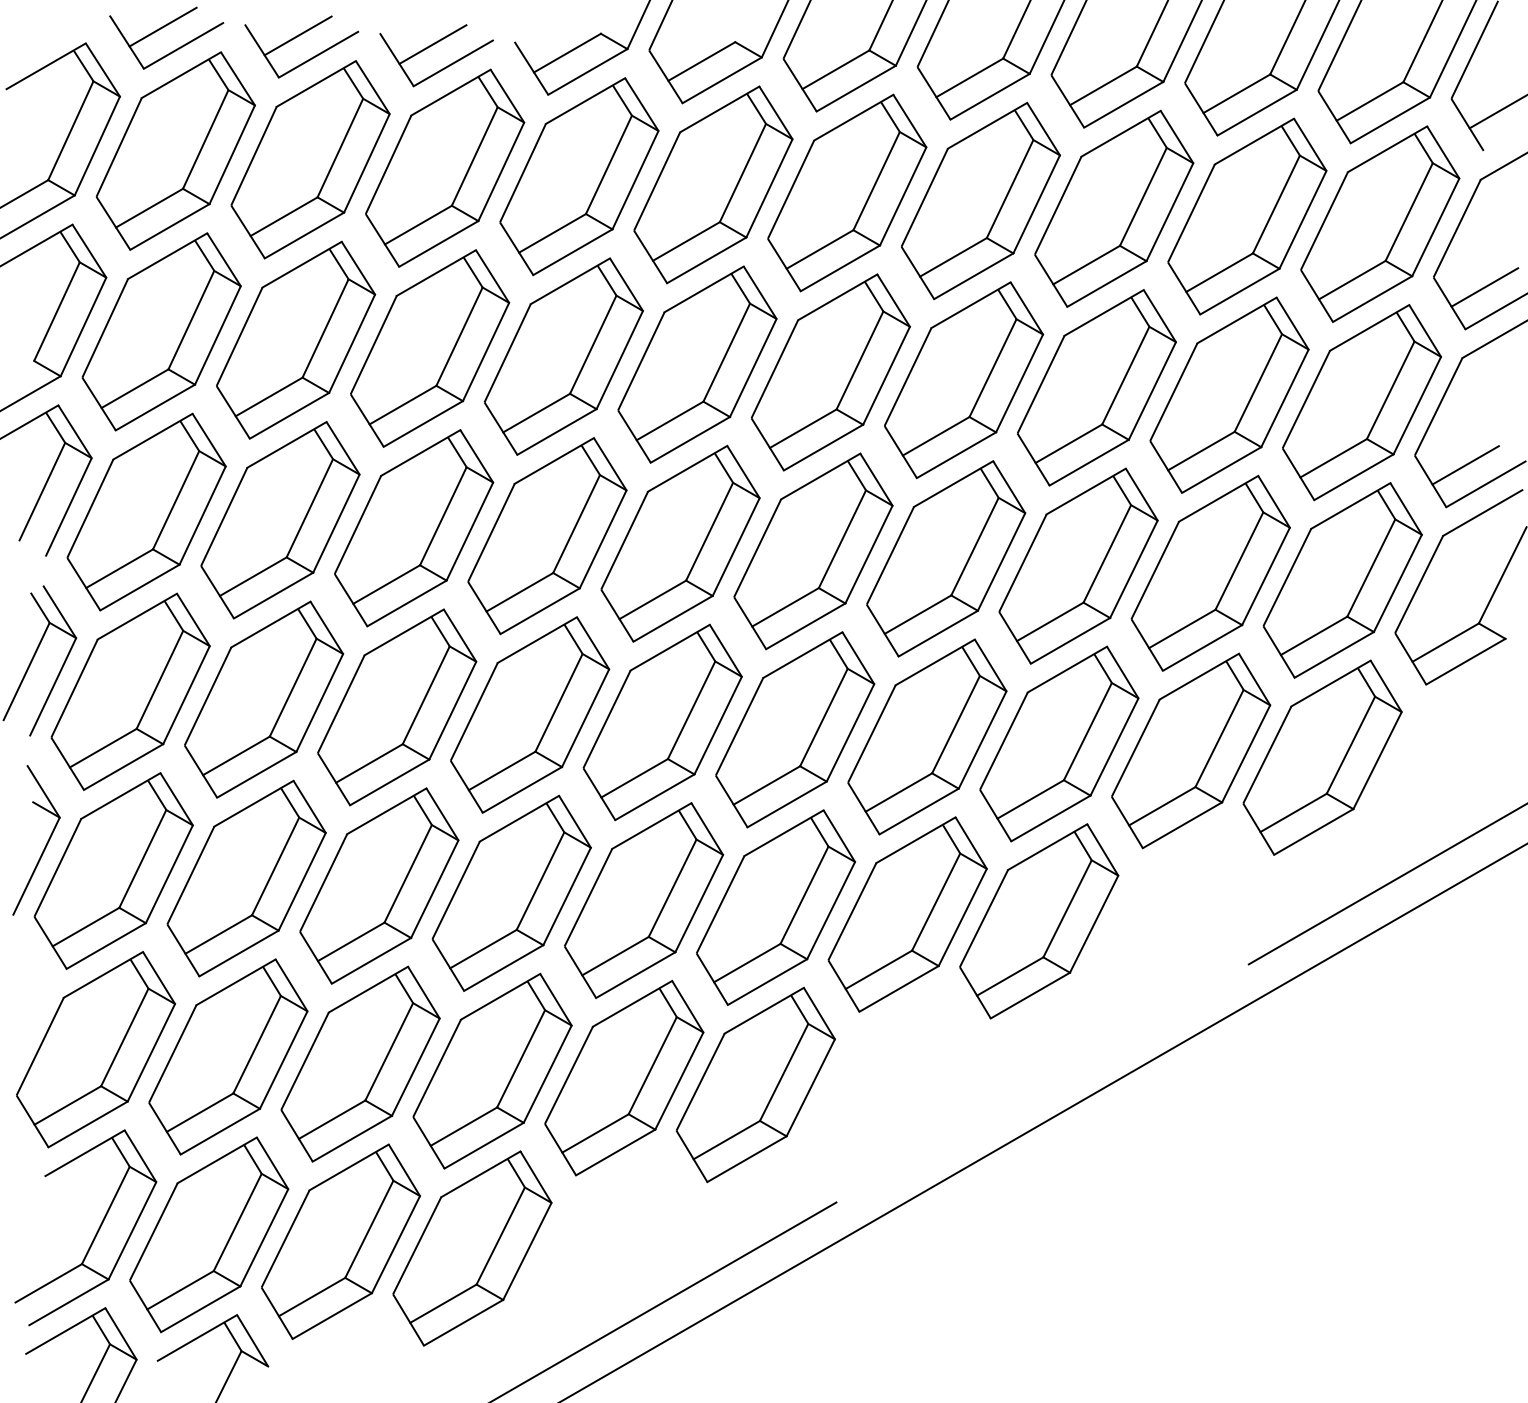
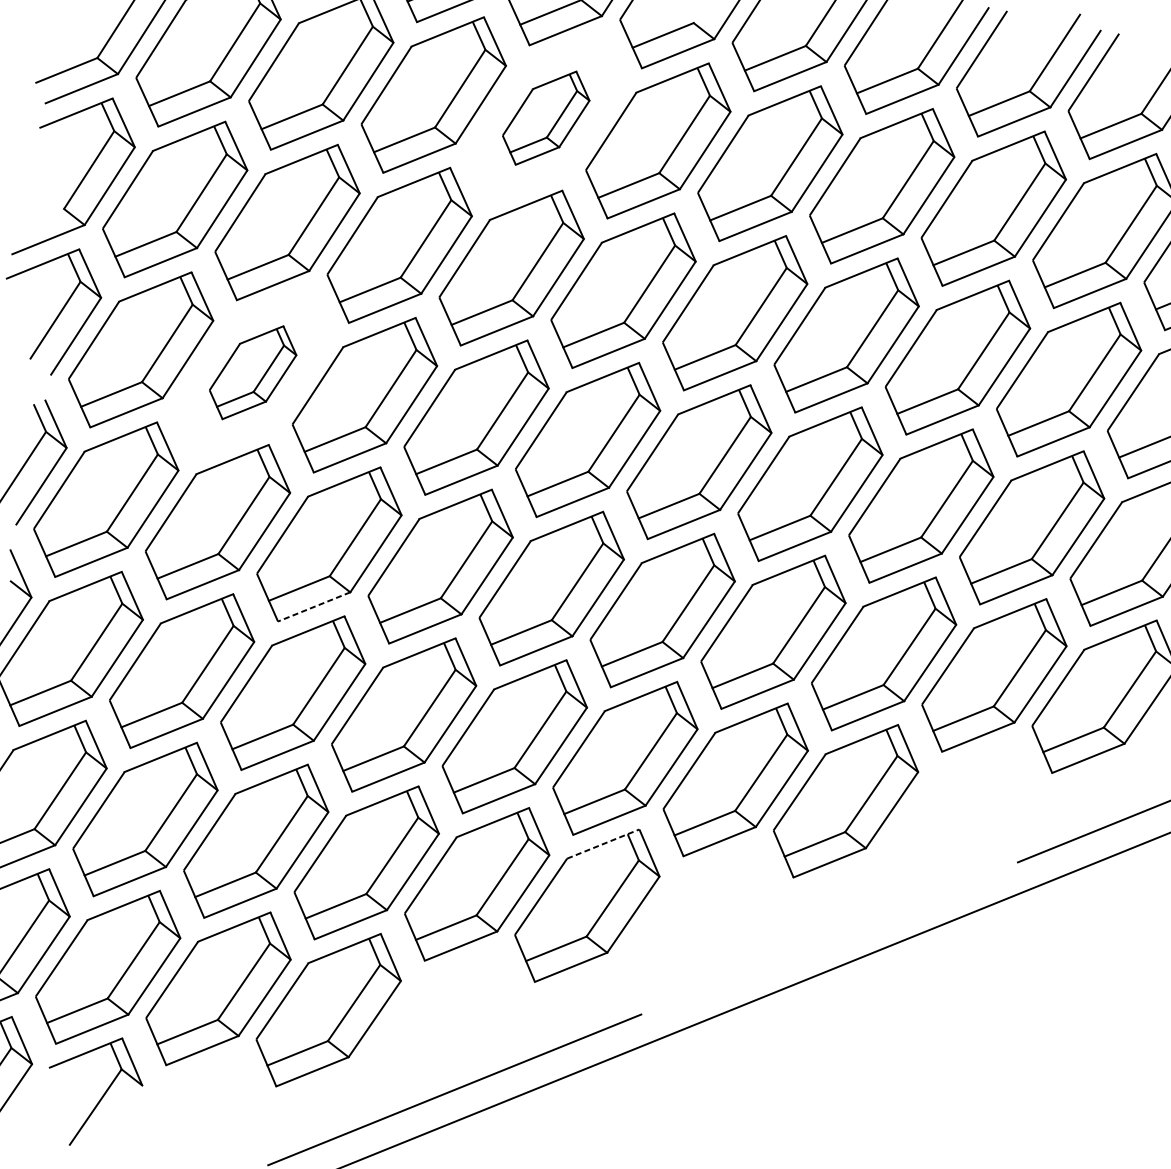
part: (579, 176) -> (546, 117), size x0.6
part: (280, 520) -> (253, 372), size x0.6
line: (389, 782) -> (314, 606), solid -> dashed
line: (764, 1010) -> (603, 843), solid -> dashed

